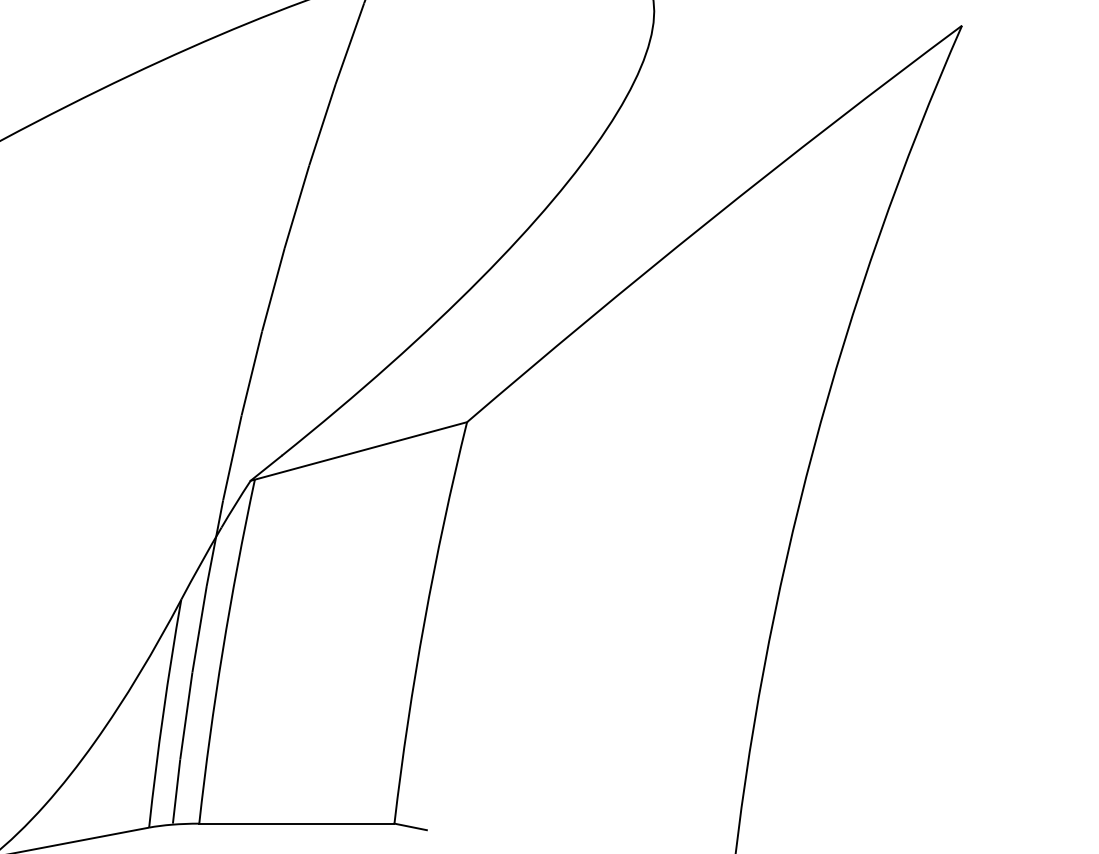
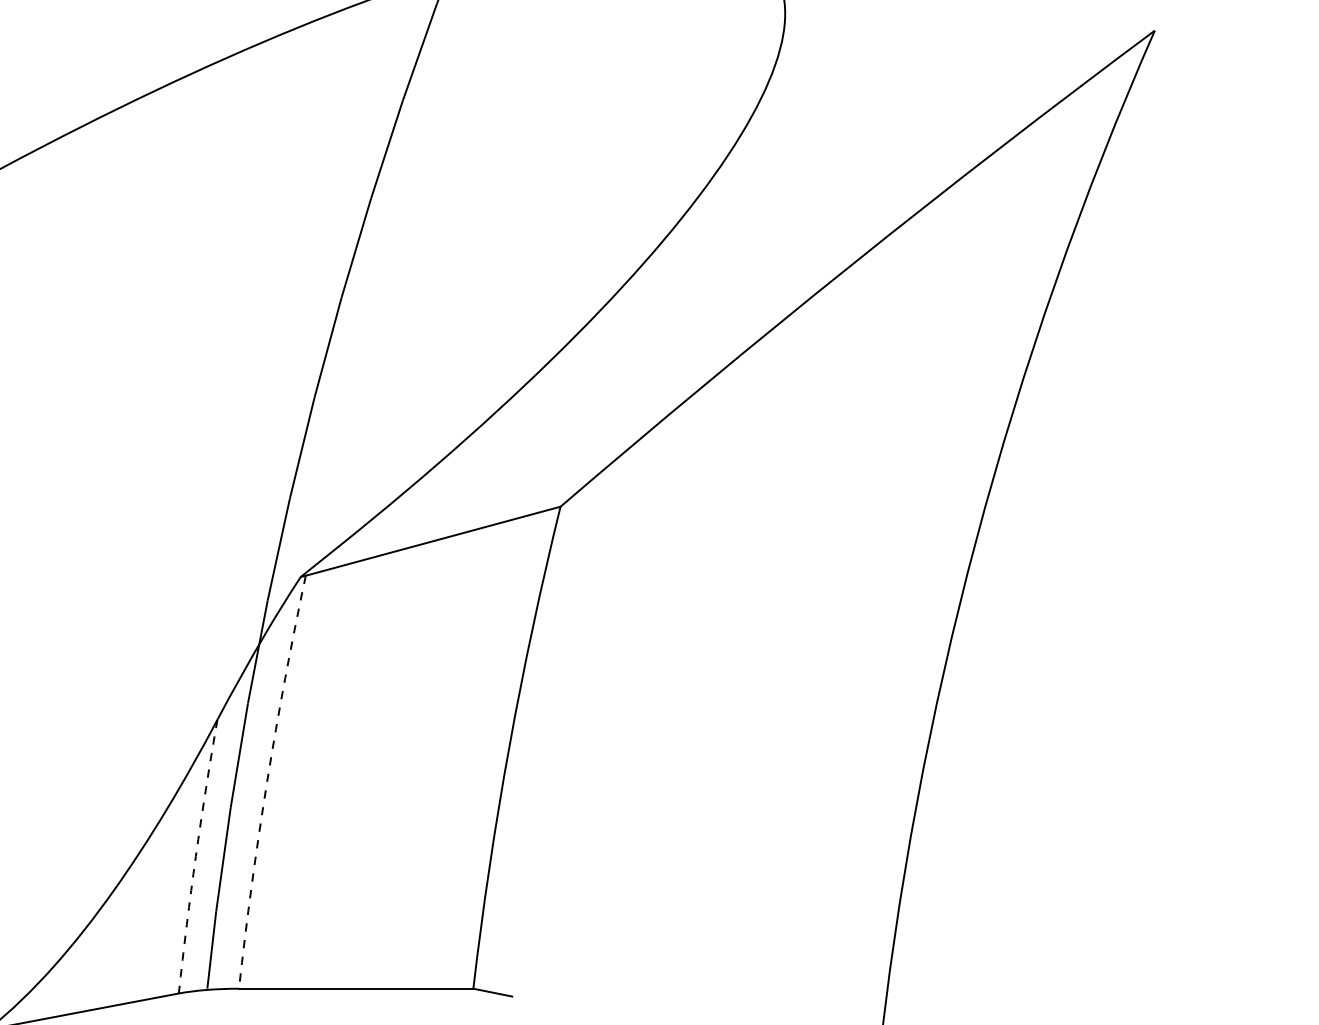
arc: (222, 650) -> (266, 780), solid -> dashed
arc: (163, 713) -> (196, 856), solid -> dashed

